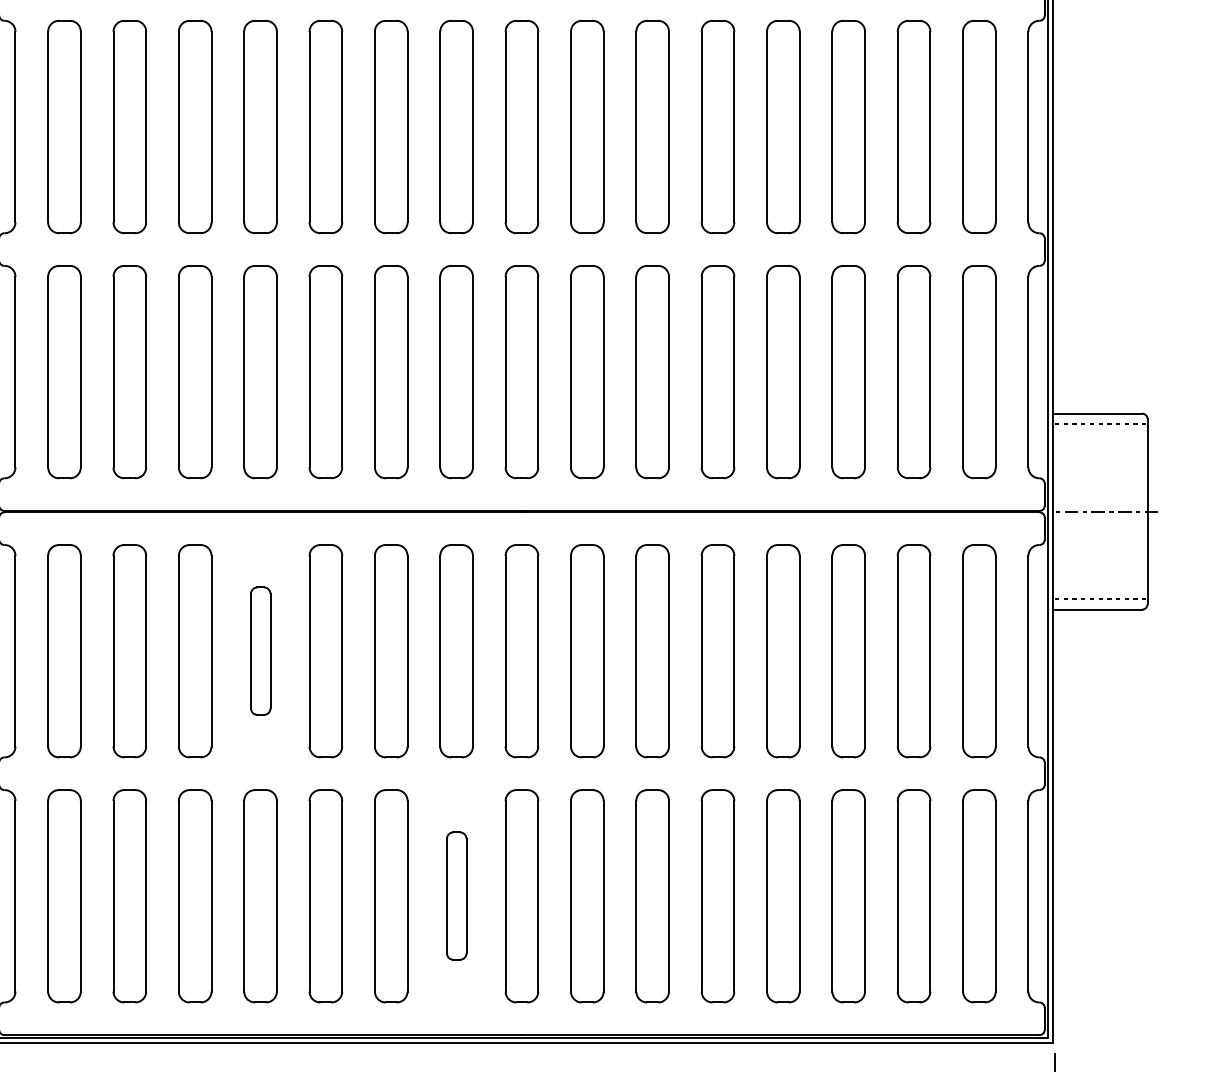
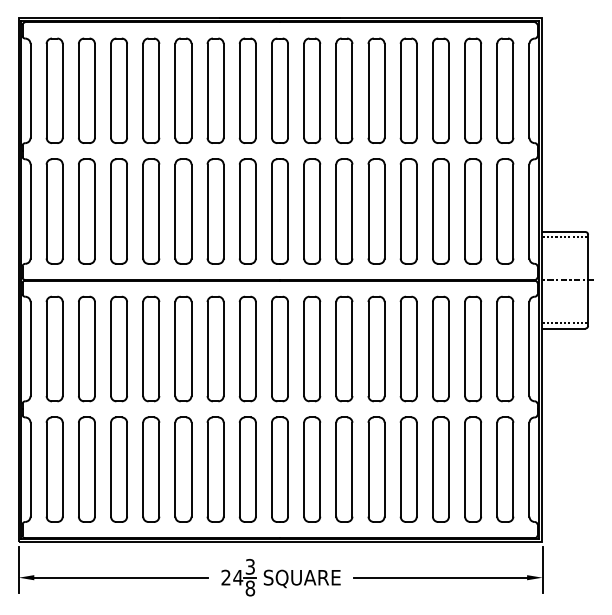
part: (261, 650) -> (151, 348), size x1.67
part: (455, 895) -> (247, 469), size x1.67

